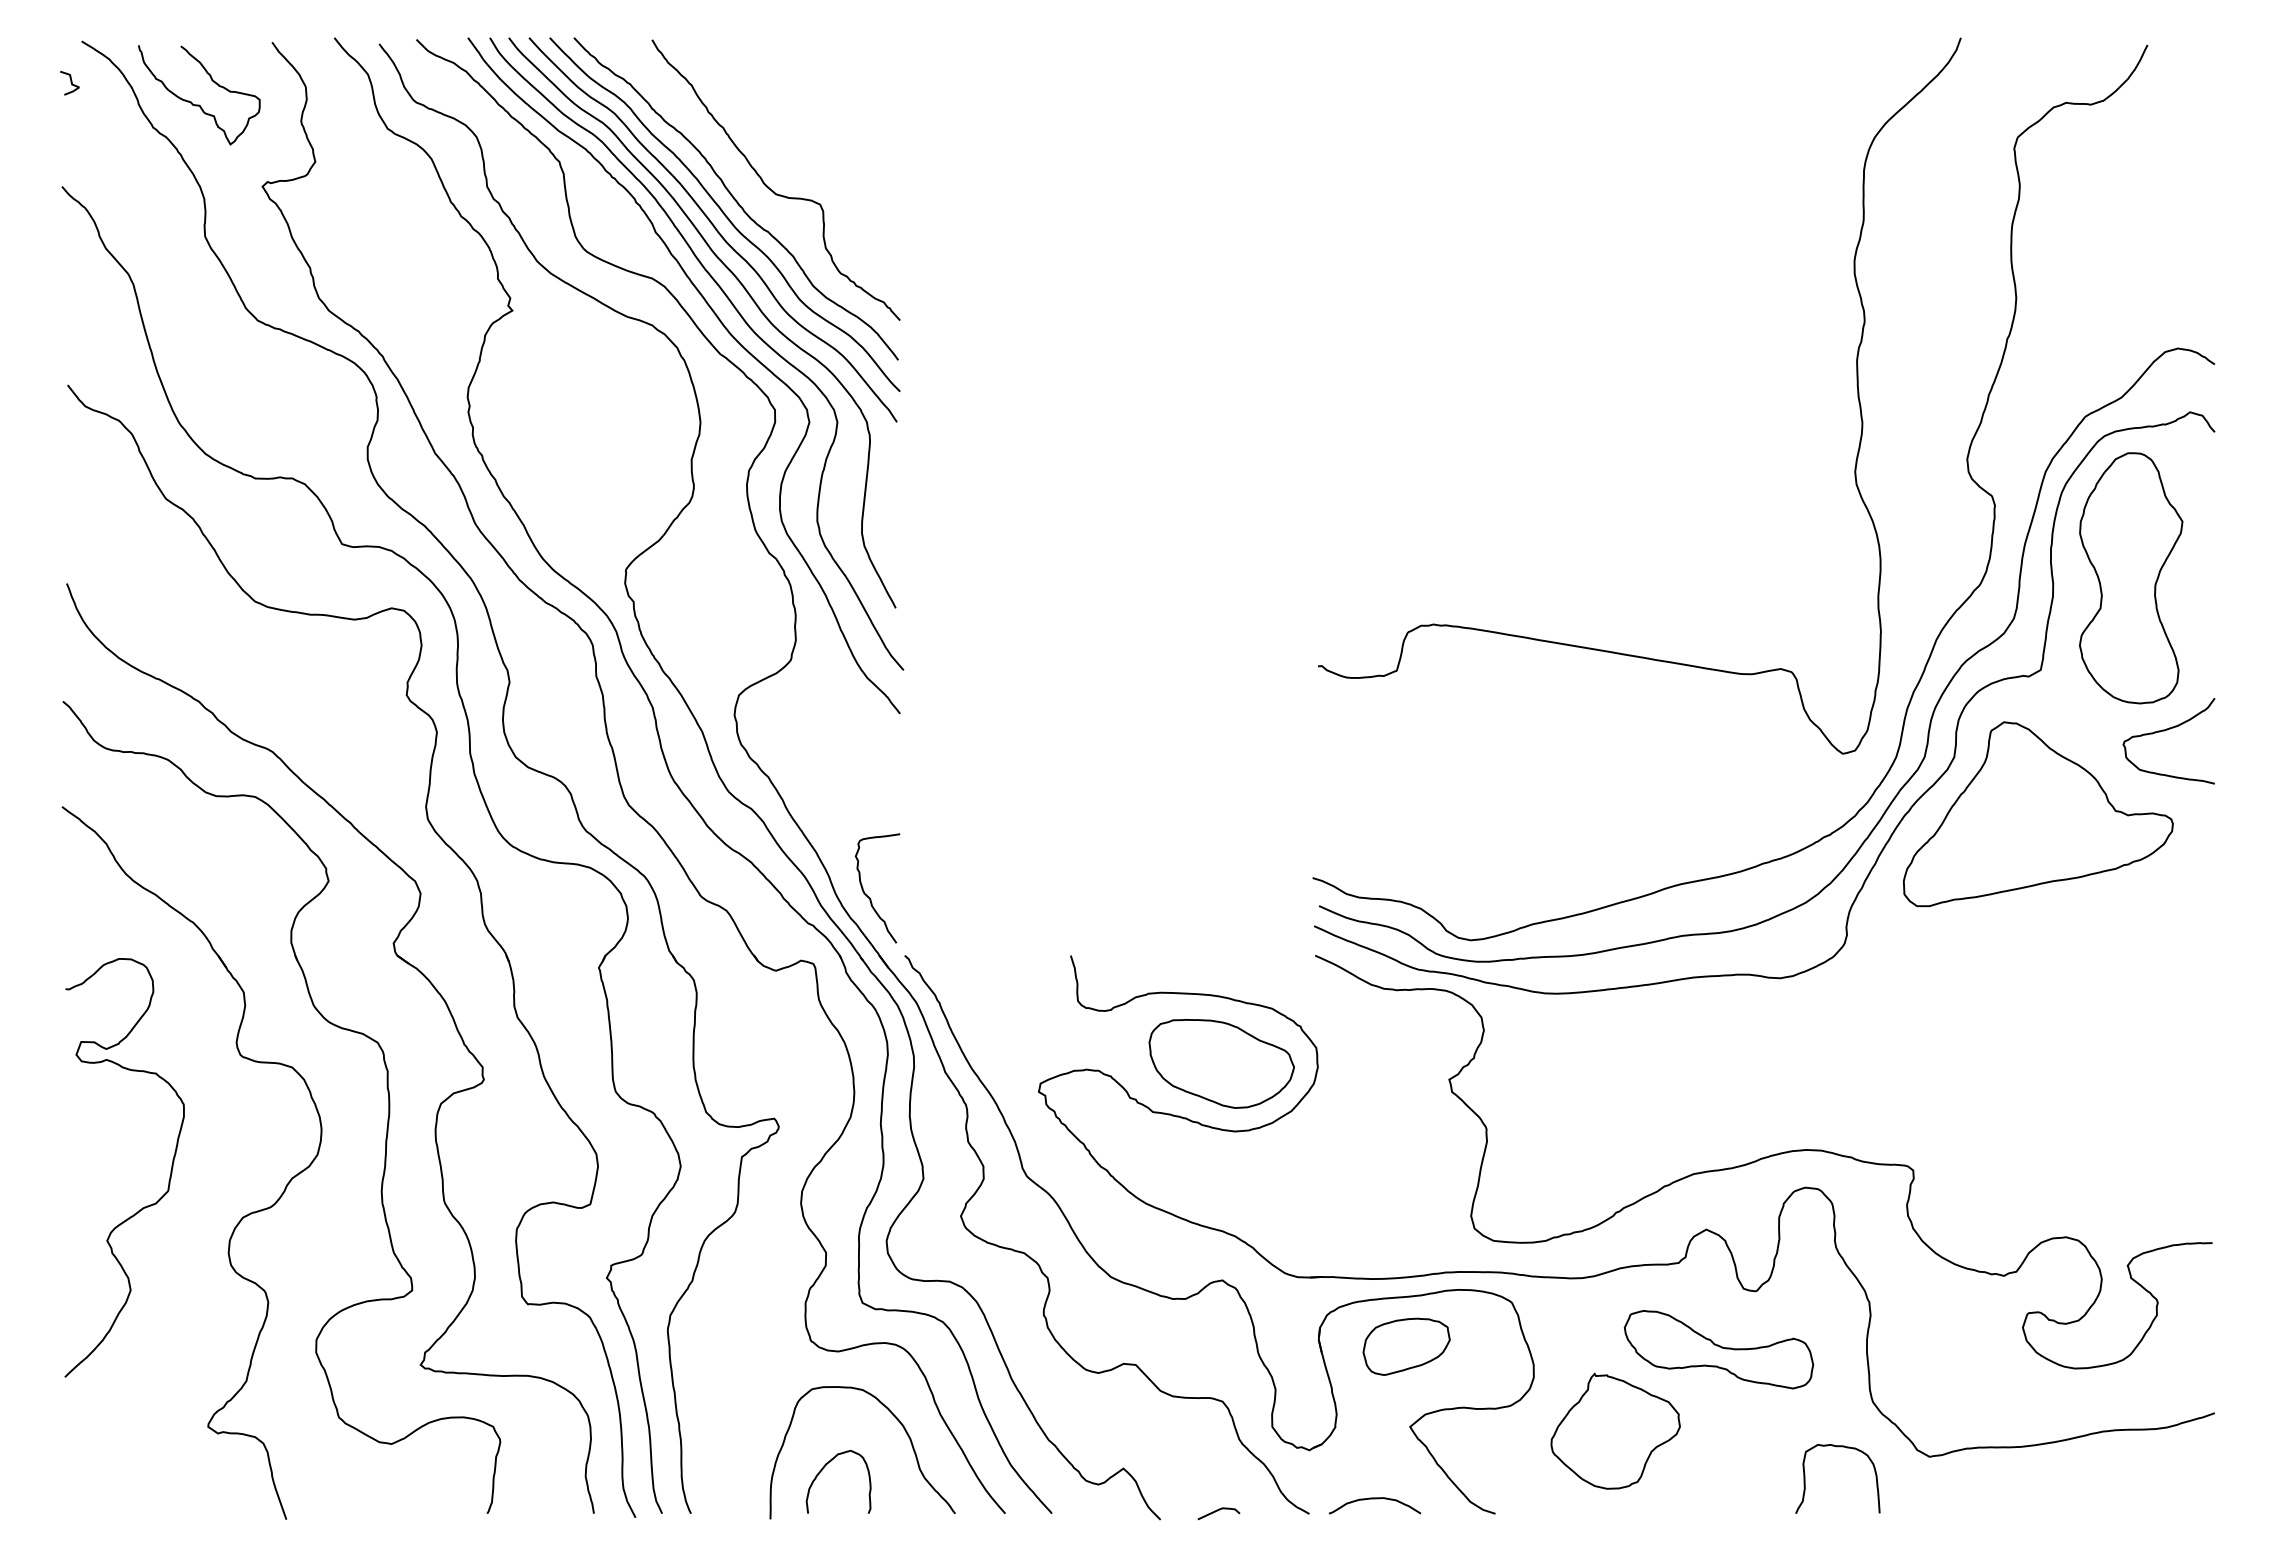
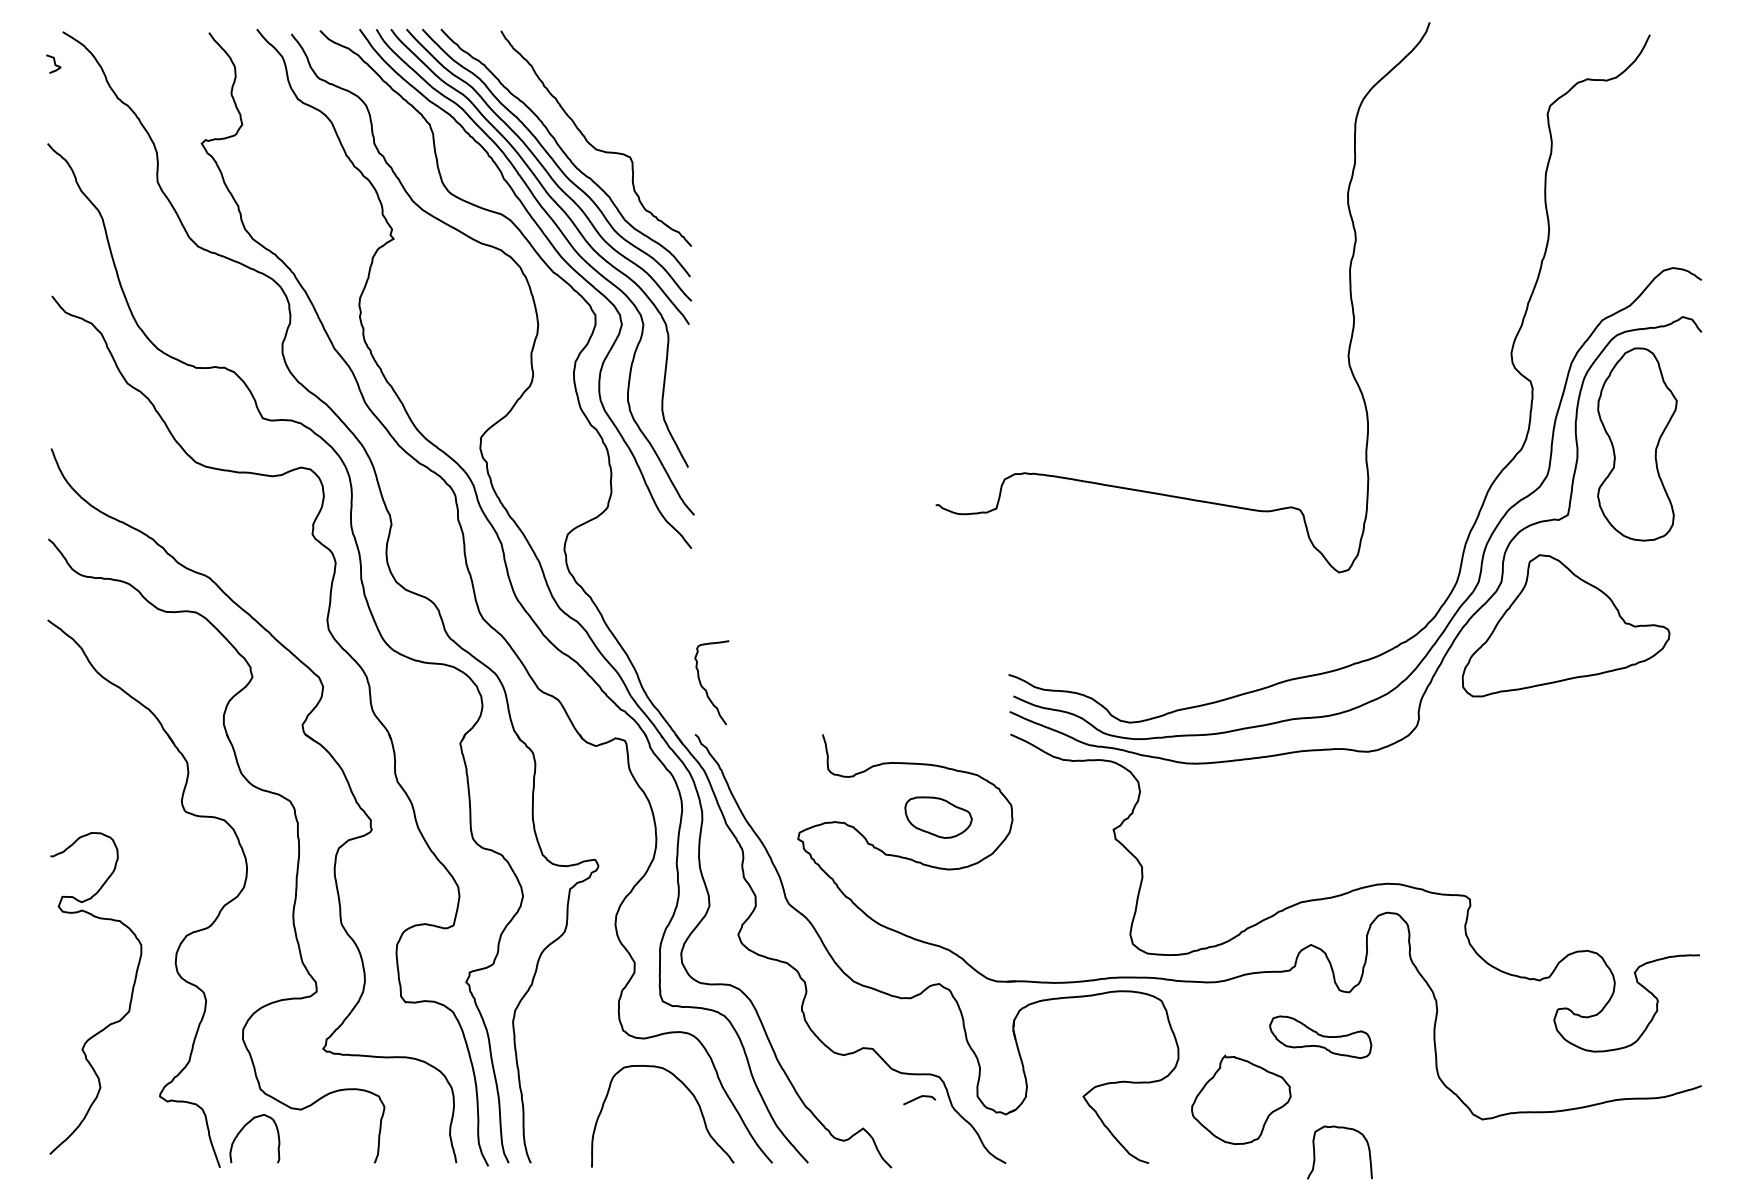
curve: (199, 104) -> (153, 80), removed
curve: (1856, 385) -> (1349, 289), moved
curve: (2164, 731) -> (1663, 562), removed
curve: (869, 896) -> (705, 689), moved
part: (1221, 1063) -> (938, 817), size x0.6
curve: (144, 1206) -> (111, 1023), moved
part: (1406, 1346) -> (1080, 1034), removed
part: (1718, 1349) -> (1320, 1037), size x0.7
curve: (1837, 1447) -> (1339, 1128), moved
curve: (824, 1468) -> (243, 1128), moved
curve: (1374, 1499) -> (1056, 1152), removed
curve: (1217, 1511) -> (918, 1098), moved

